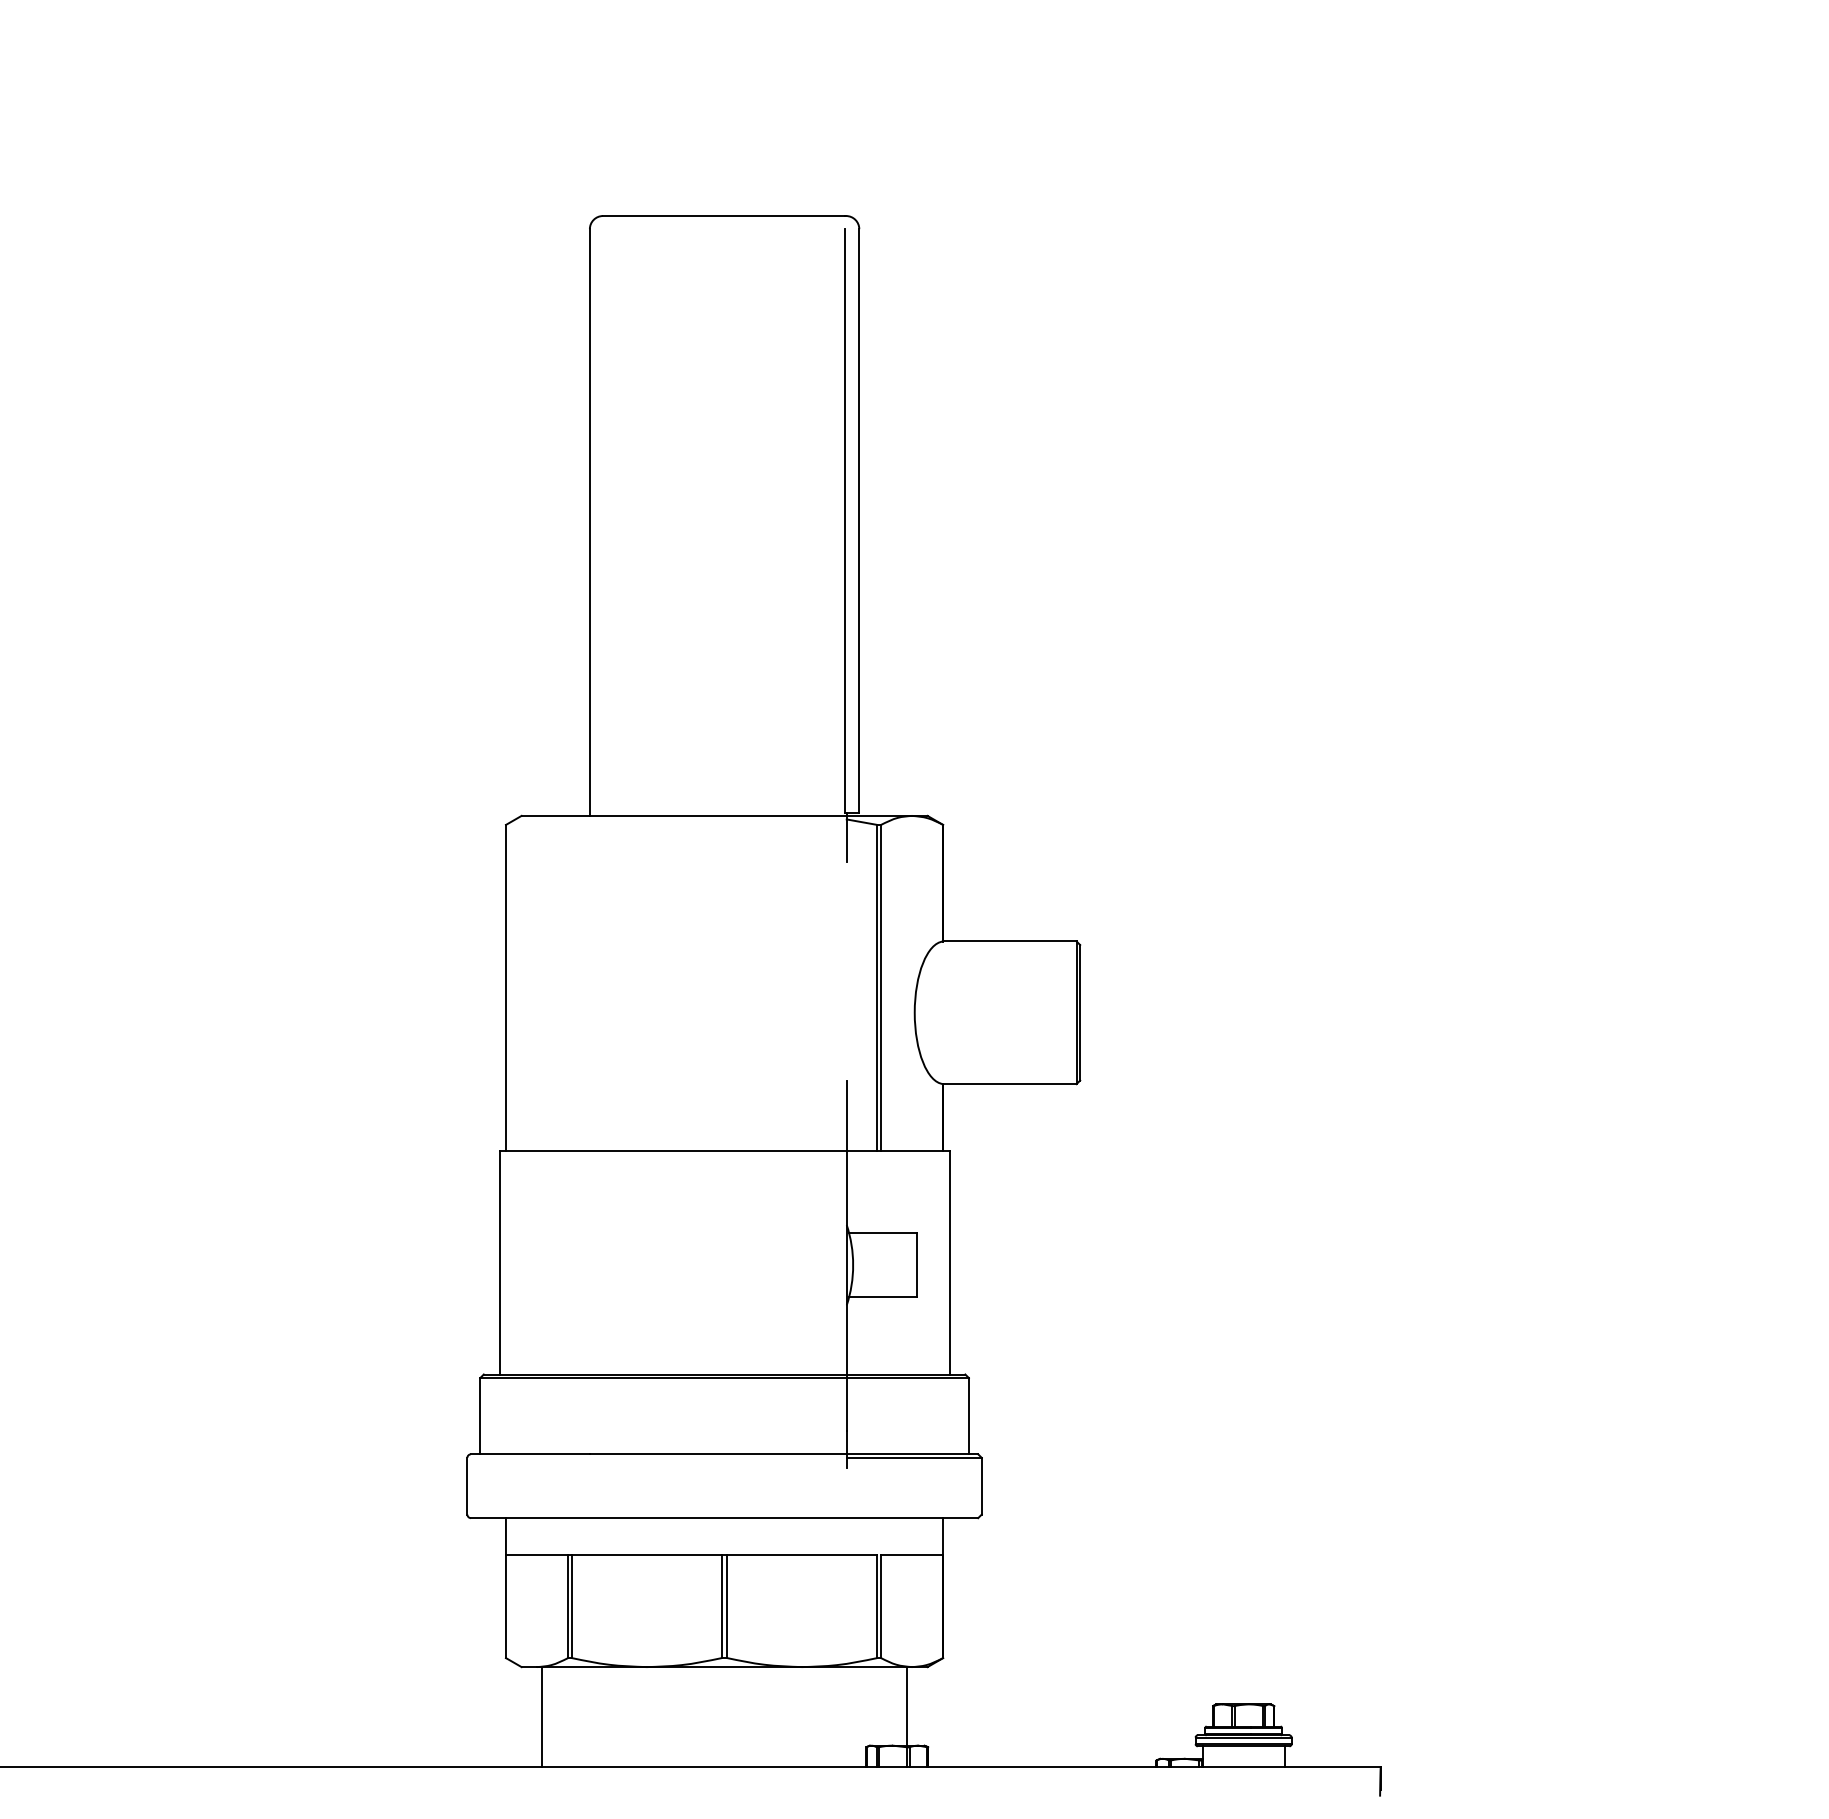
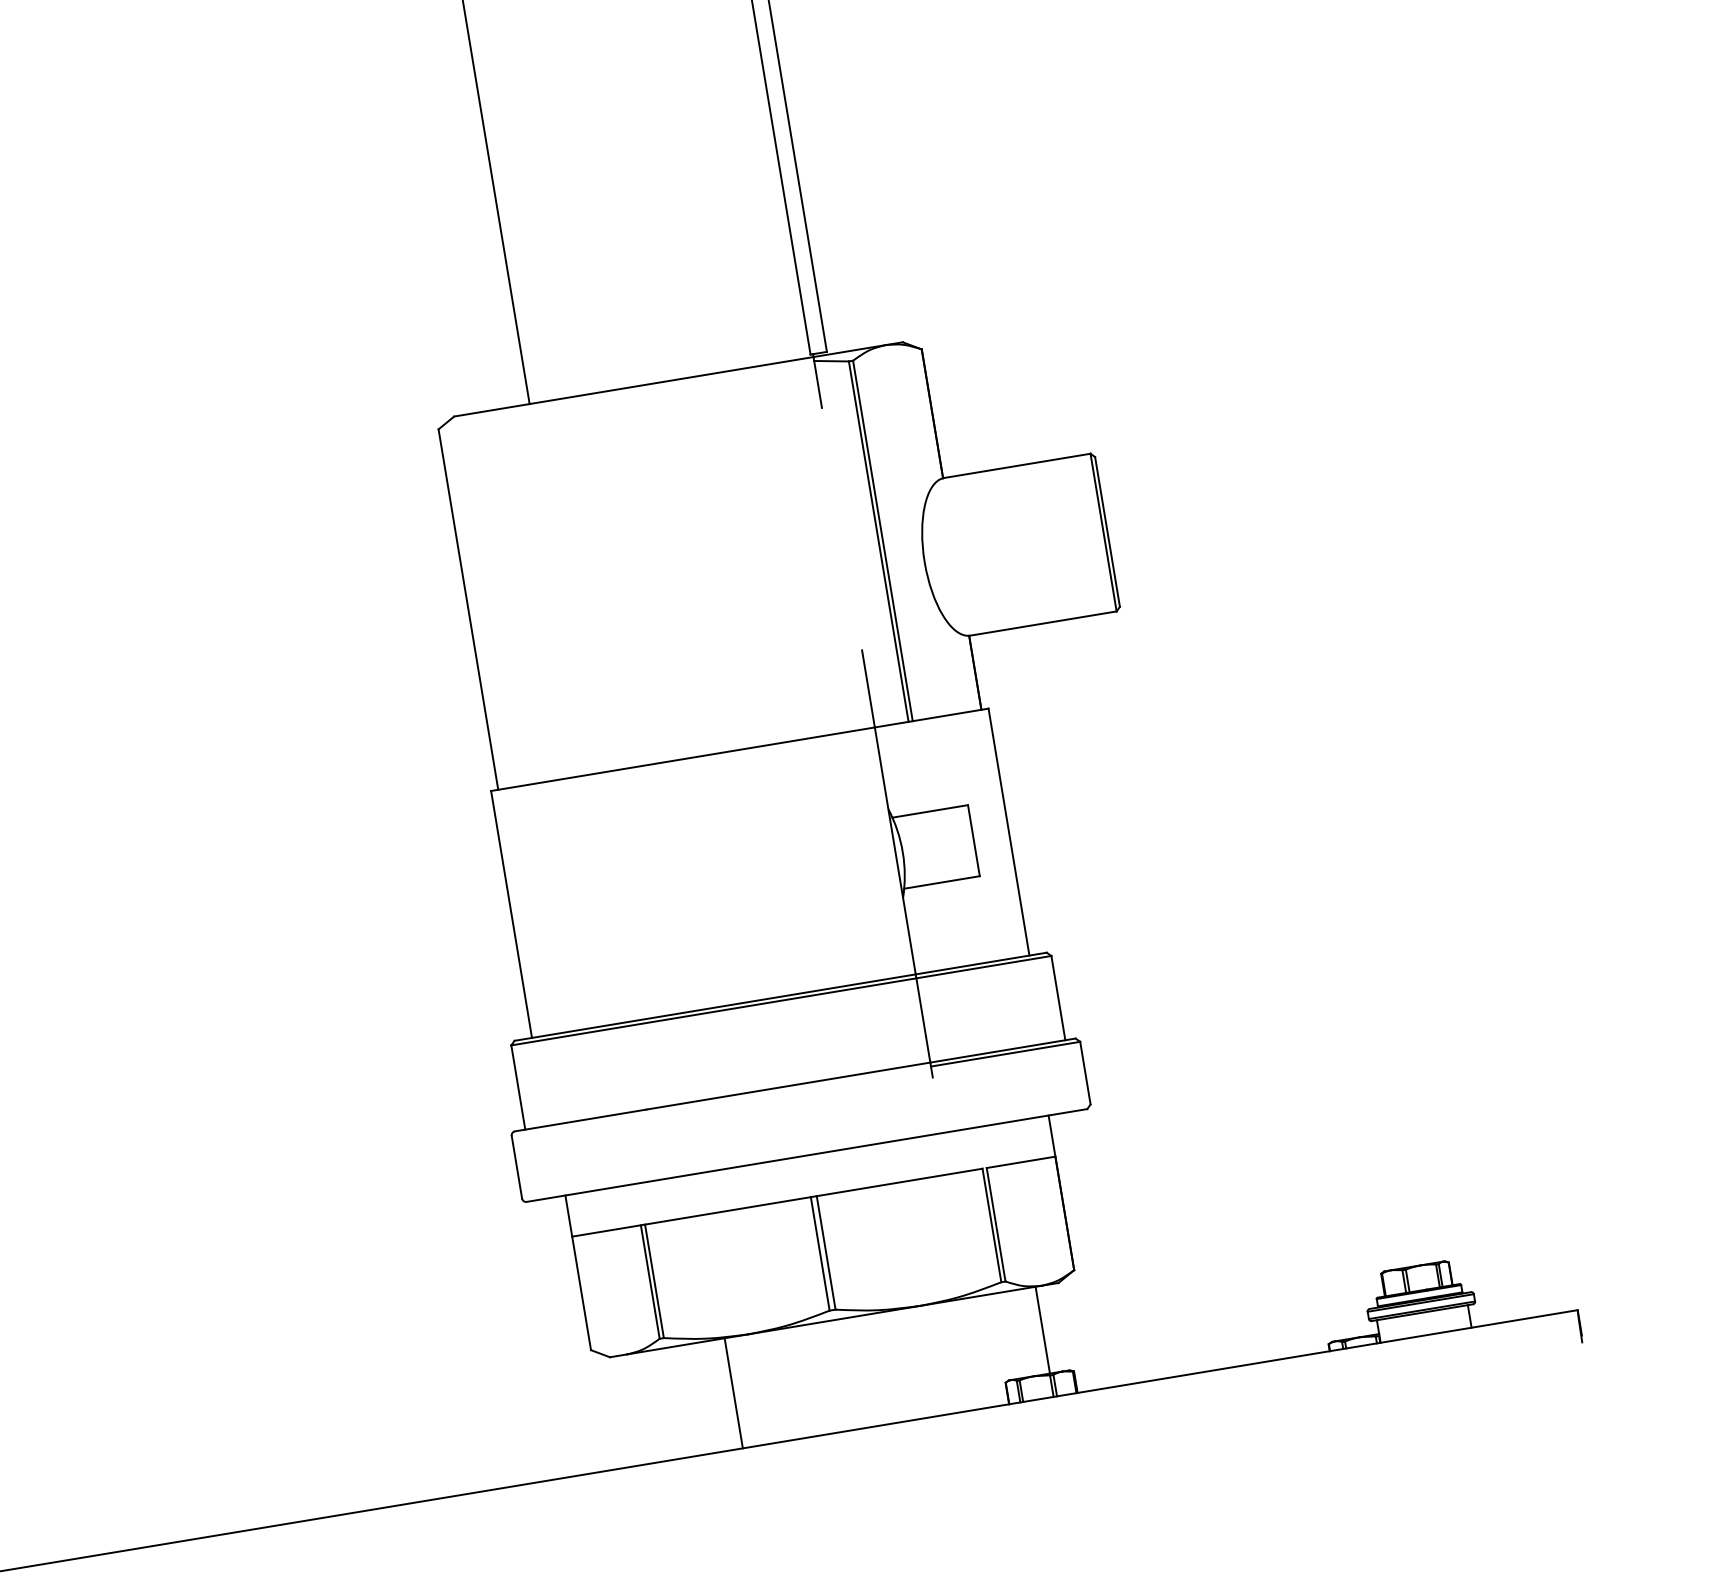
line: (542, 1716) -> (733, 1392), moved

